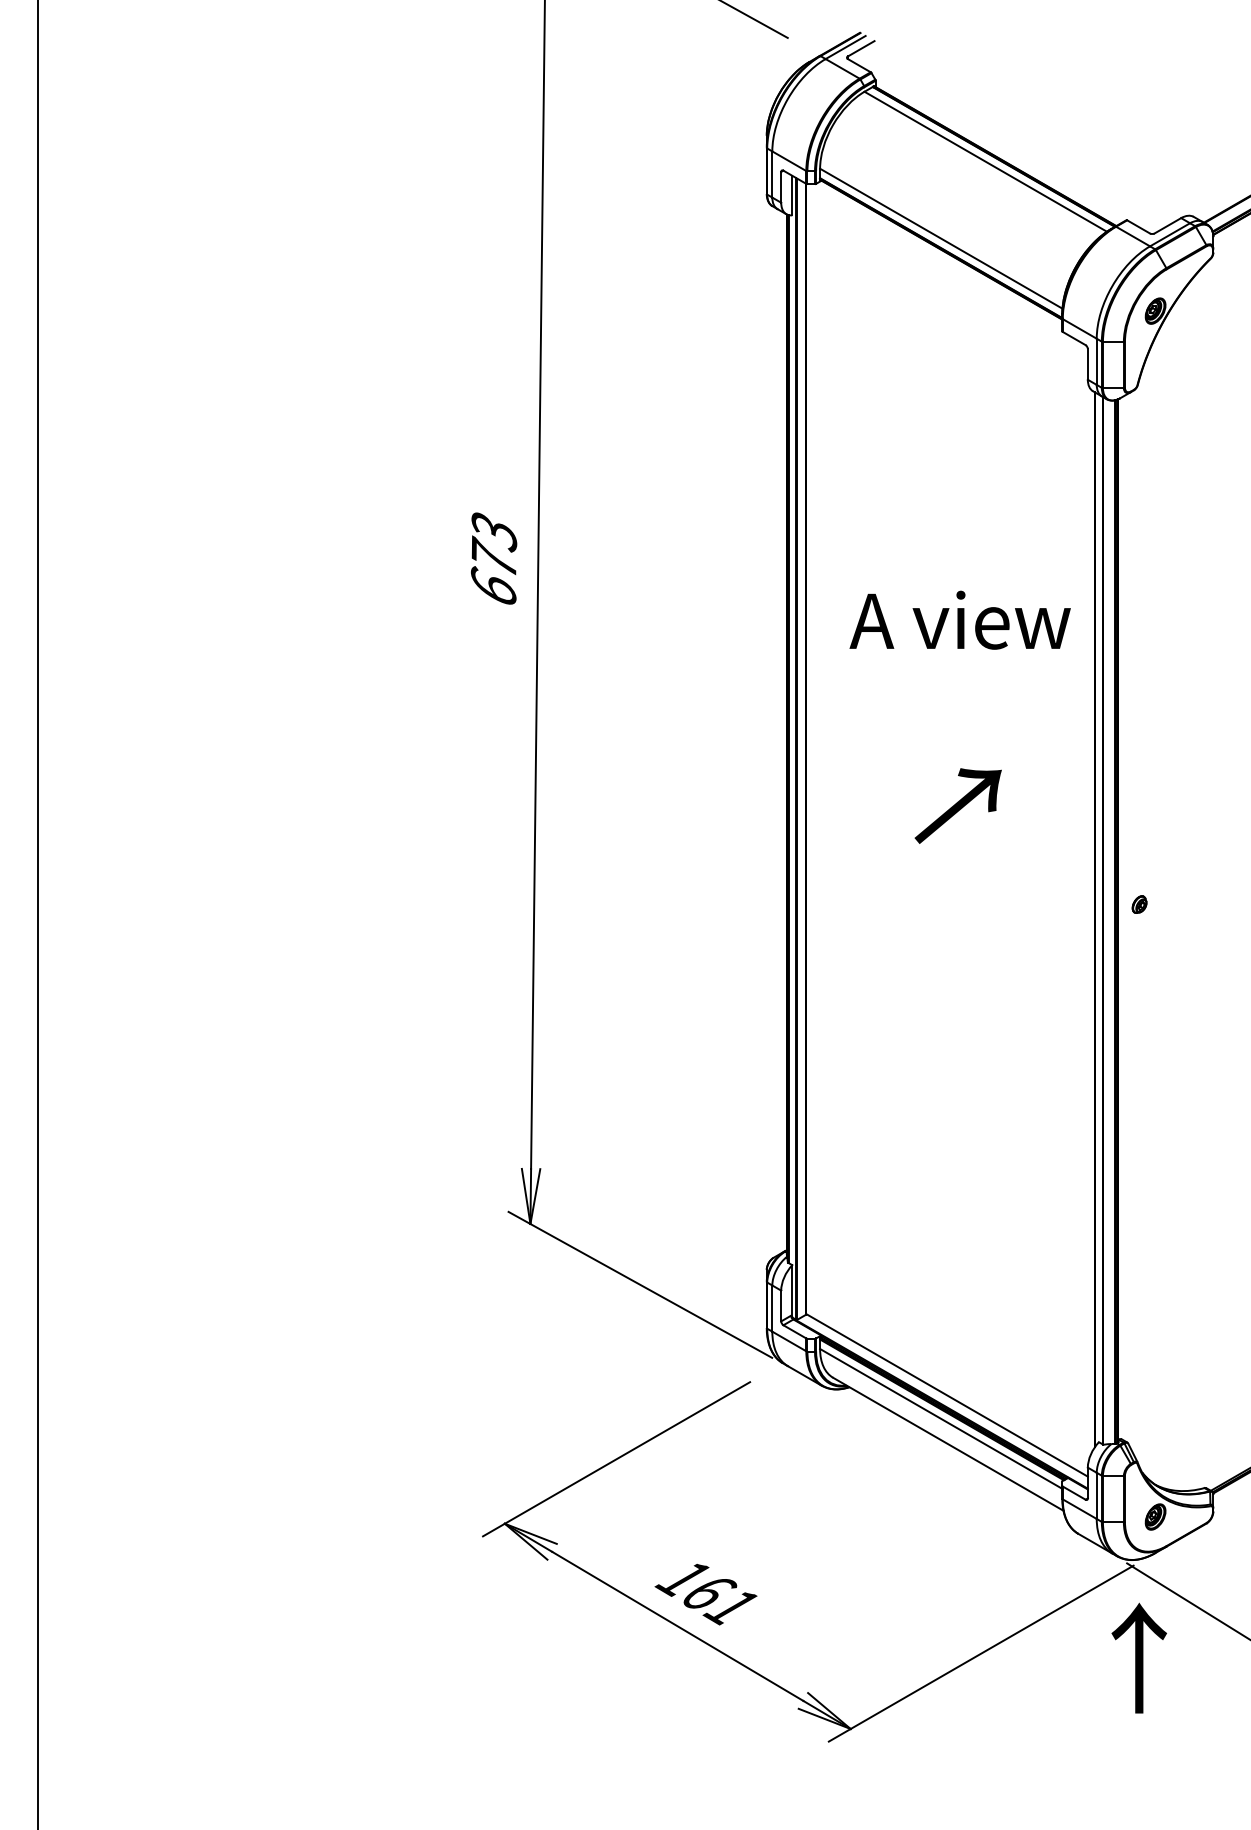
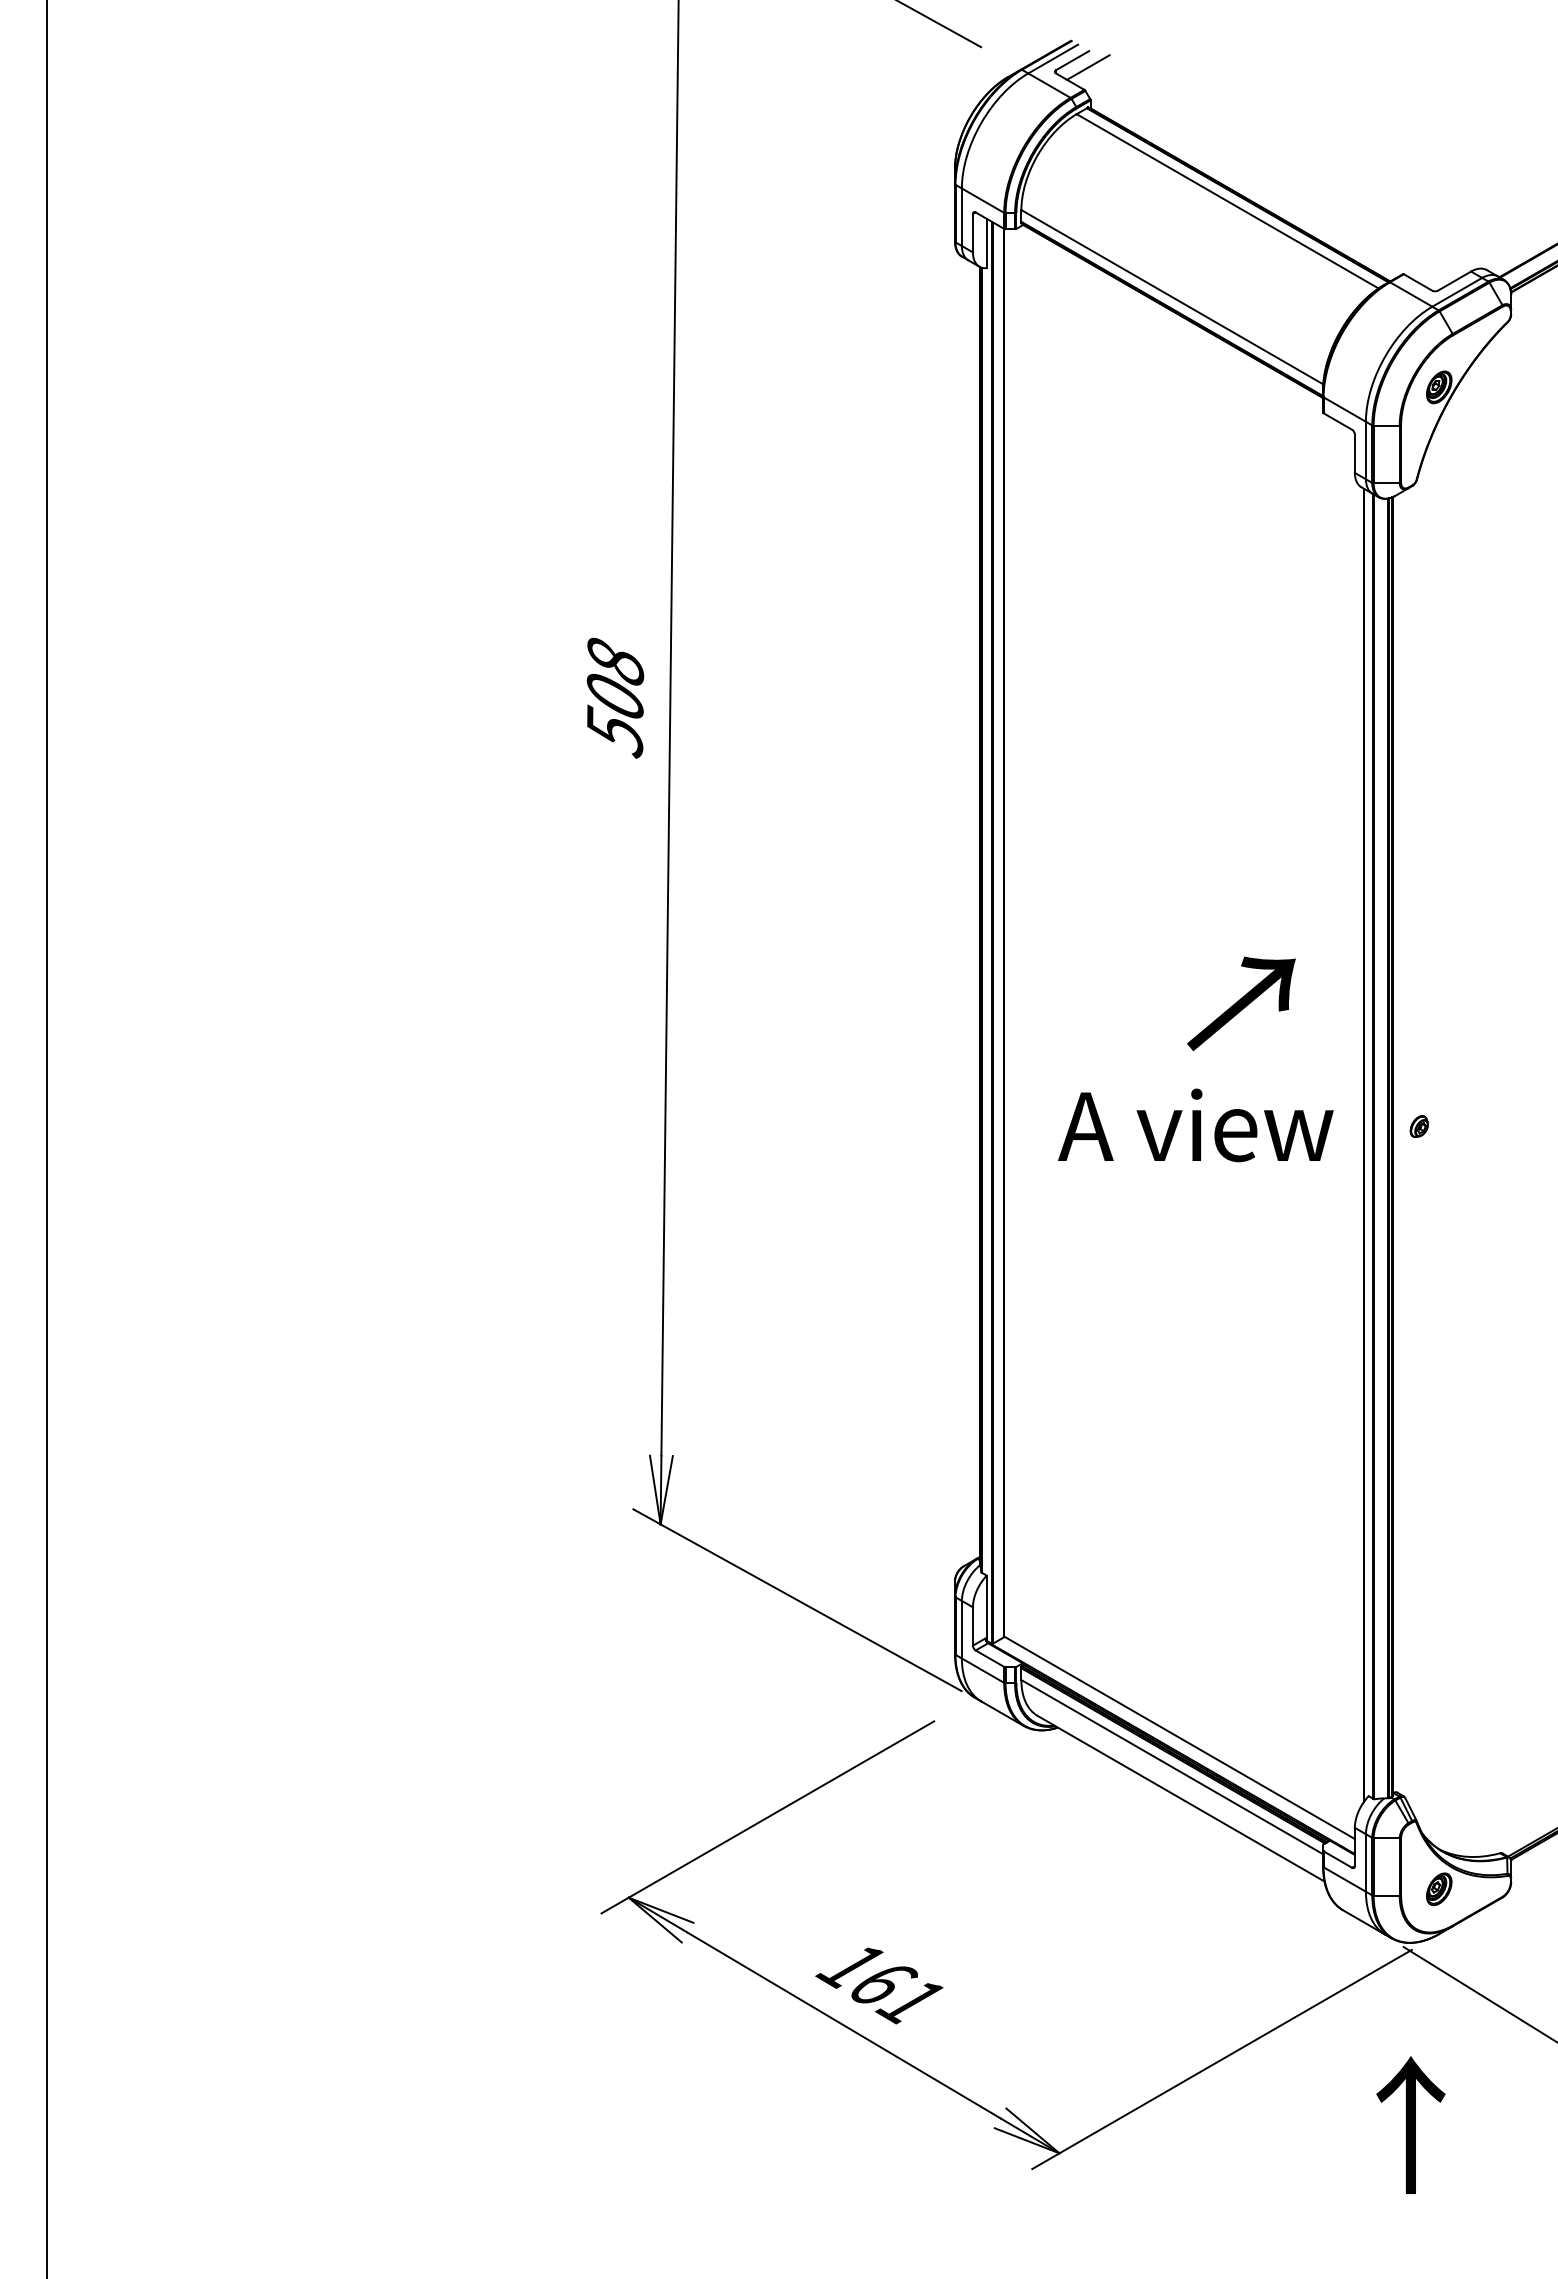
line: (873, 54) -> (1088, 67), added
text: (494, 560) -> (615, 697), 673 -> 508
text: (959, 620) -> (1195, 1125), moved
text: (958, 805) -> (1241, 1003), moved
text: (1138, 1657) -> (1410, 2124), moved

